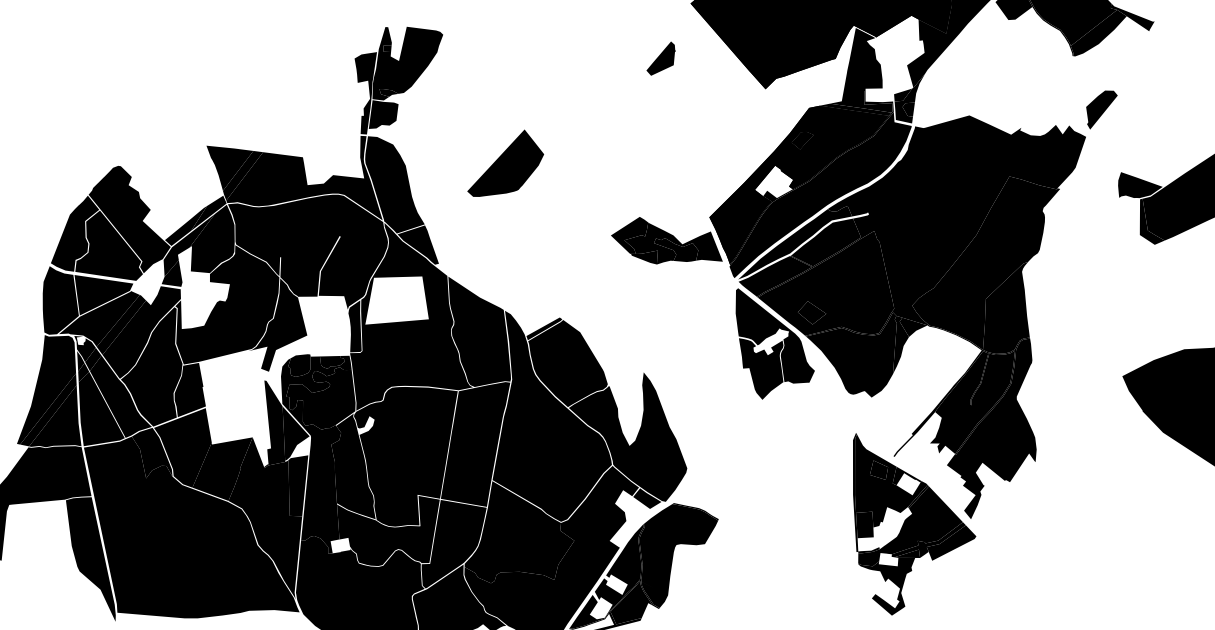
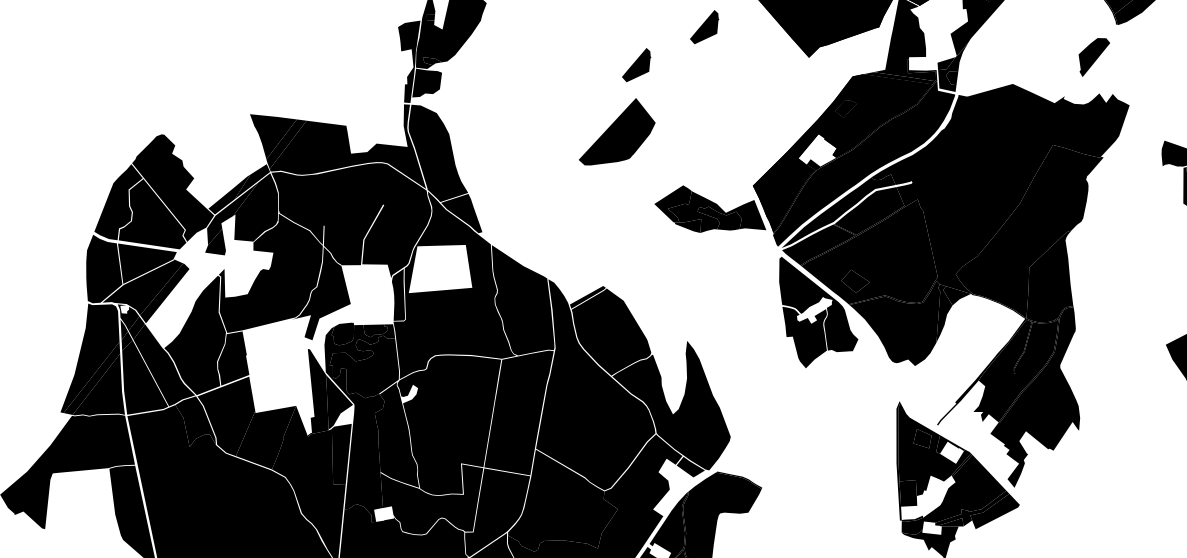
part: (592, 96) -> (635, 65), added
part: (1101, 109) -> (1093, 57), moved
part: (505, 162) -> (616, 131), moved
fill: (141, 332) -> (184, 301), removed

